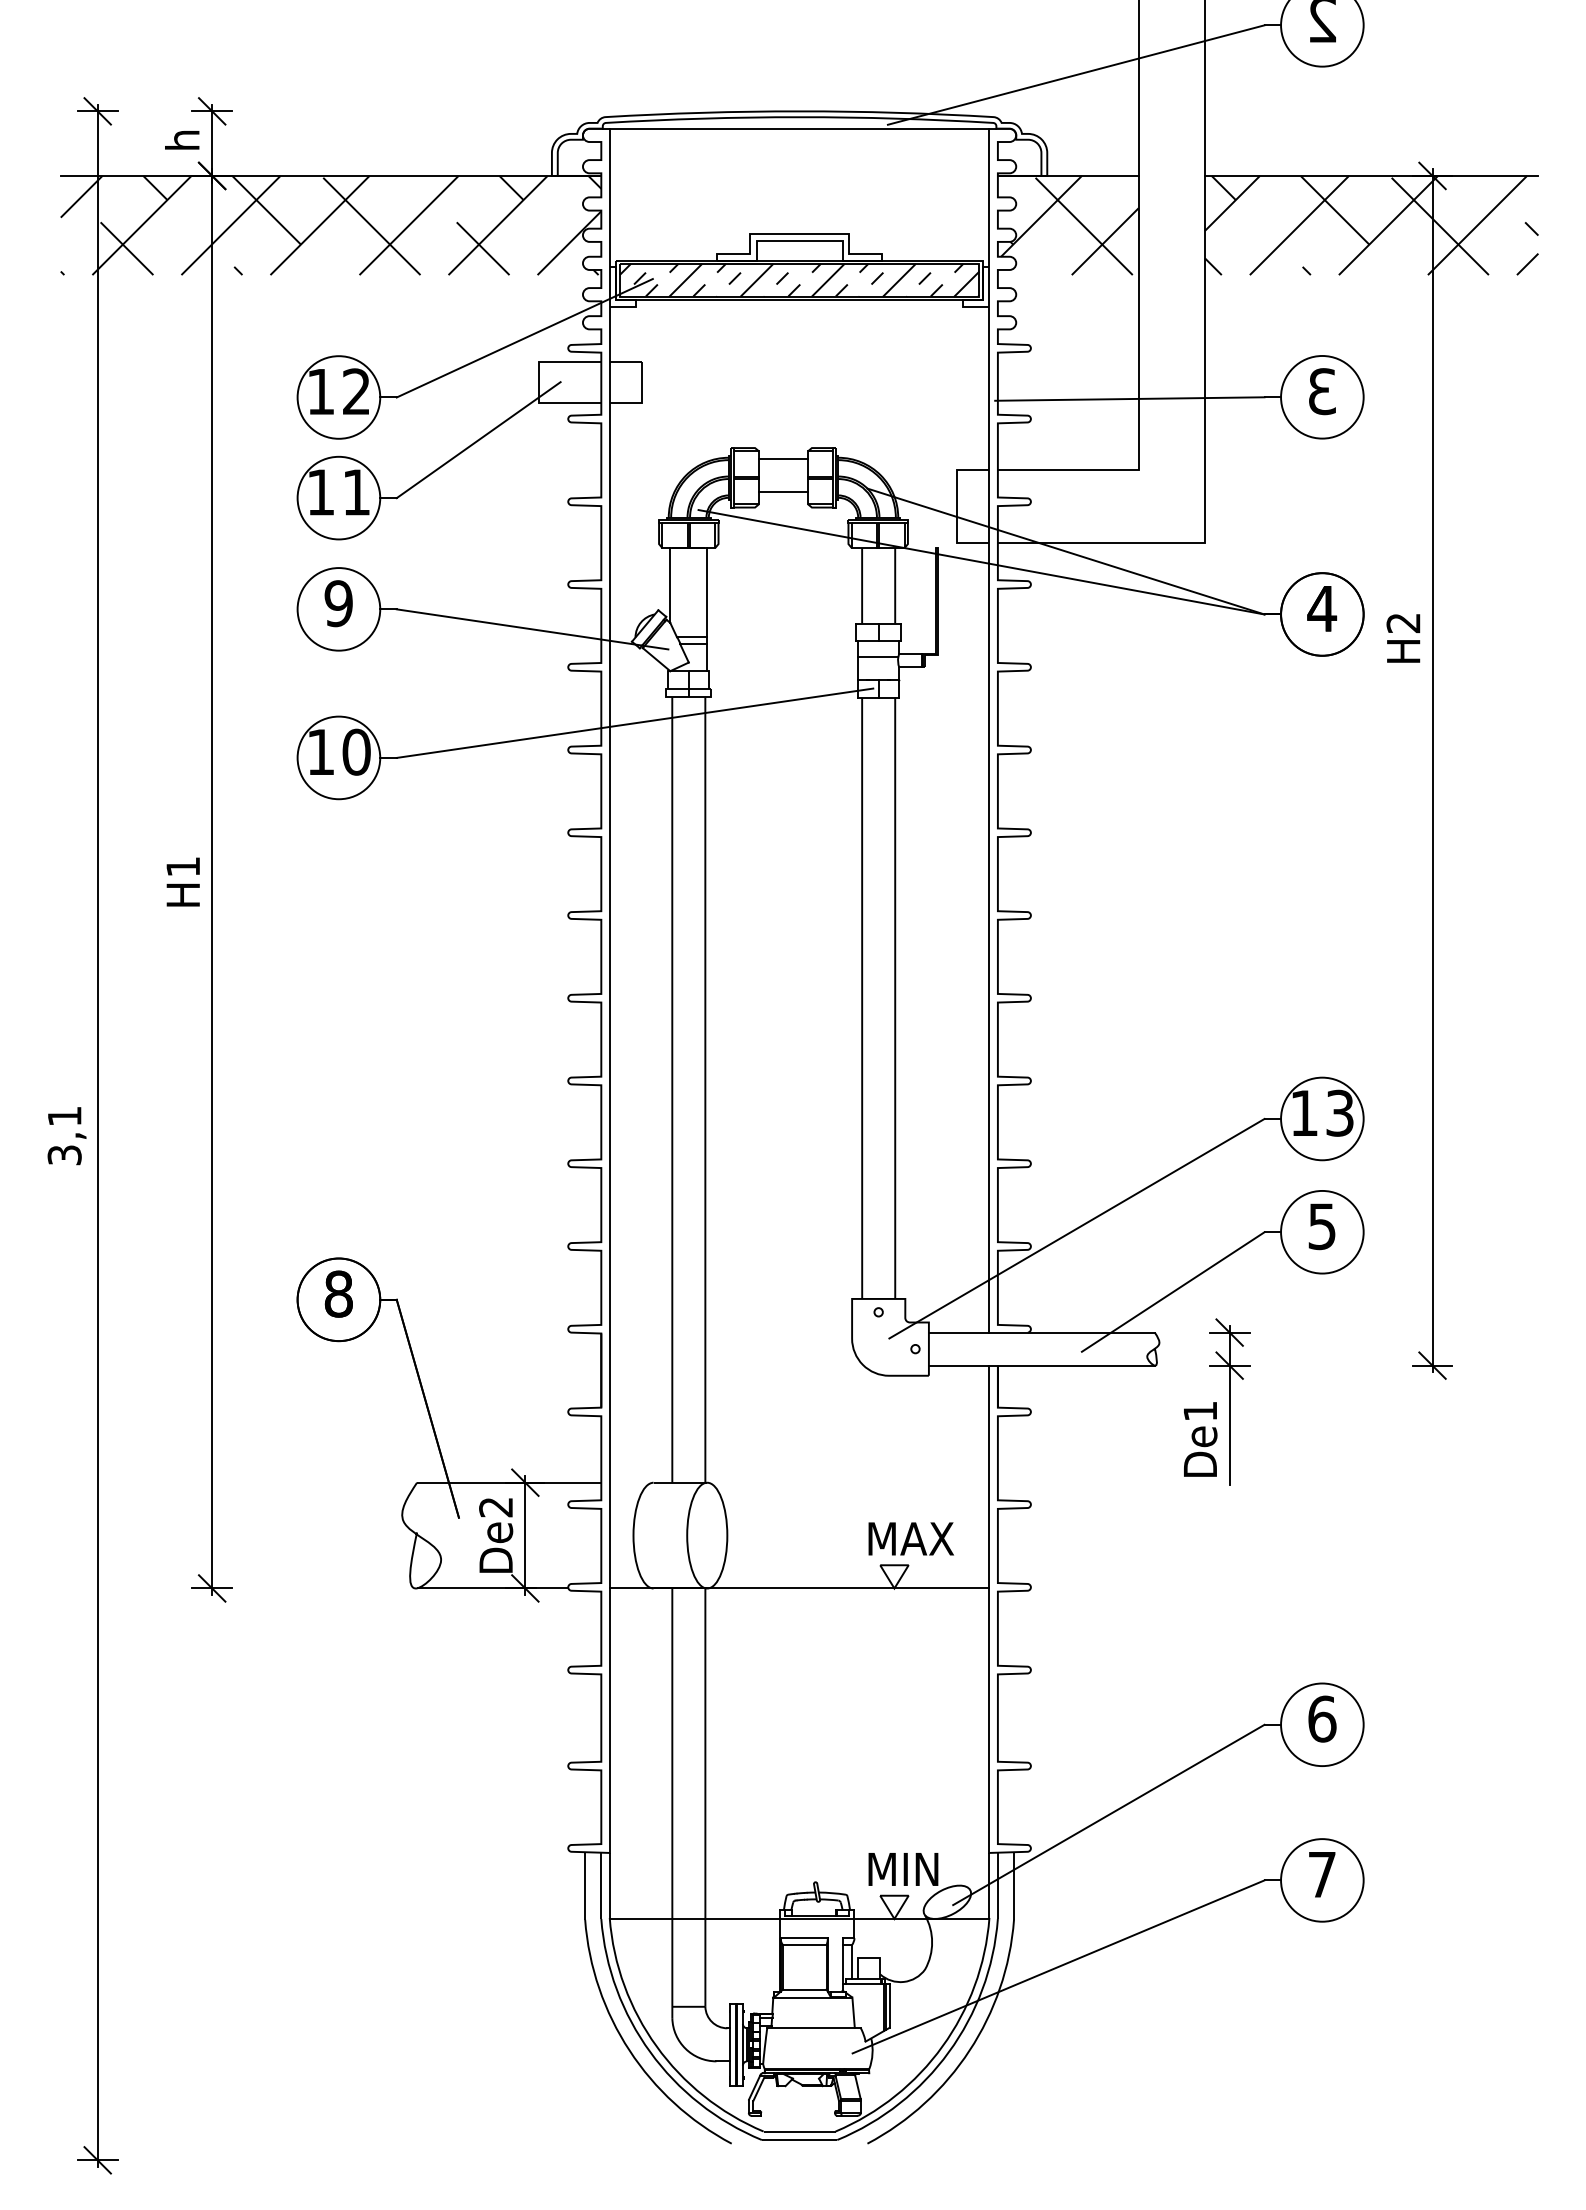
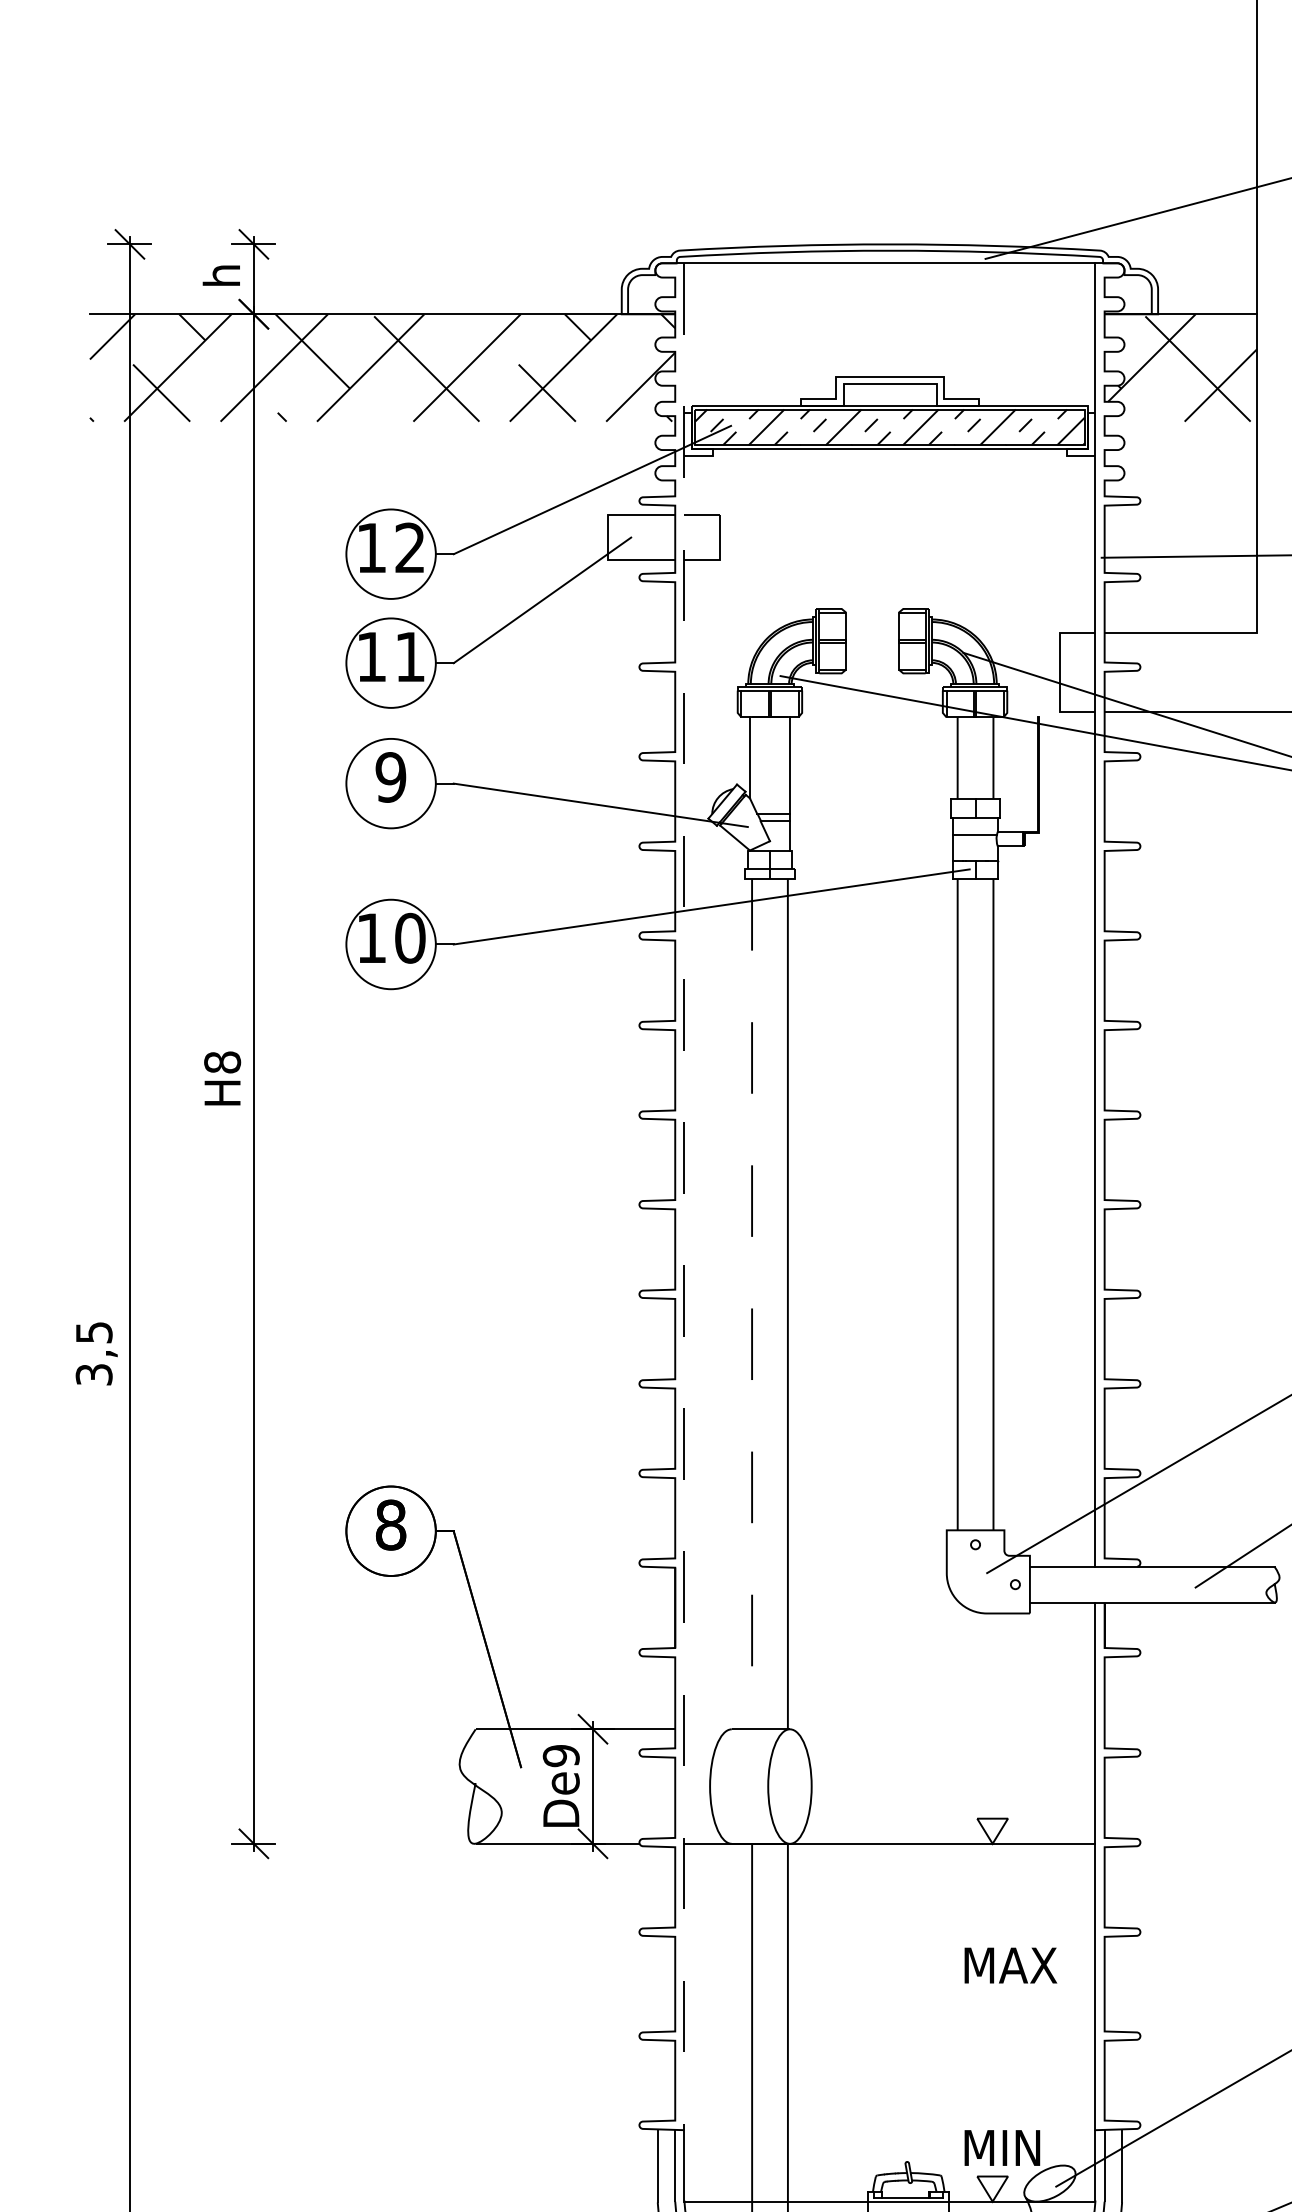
line: (783, 458) -> (872, 620), removed
line: (783, 491) -> (872, 655), removed
text: (183, 866) -> (222, 1062), H1 -> H8
line: (609, 991) -> (684, 1197), solid -> dashed
line: (672, 1090) -> (752, 1304), solid -> dashed
text: (64, 1116) -> (93, 1332), 3,1 -> 3,5
text: (496, 1507) -> (561, 1756), De2 -> De9
text: (910, 1538) -> (1010, 1965), moved

